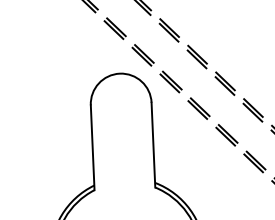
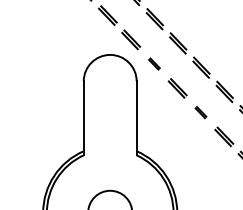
part: (171, 81) -> (154, 63), size x0.6
part: (226, 135) -> (200, 112), size x0.6

